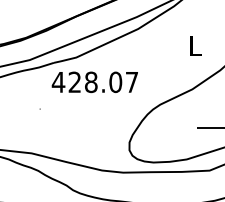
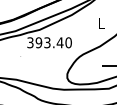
text: (95, 81) -> (49, 42), 428.07 -> 393.40

